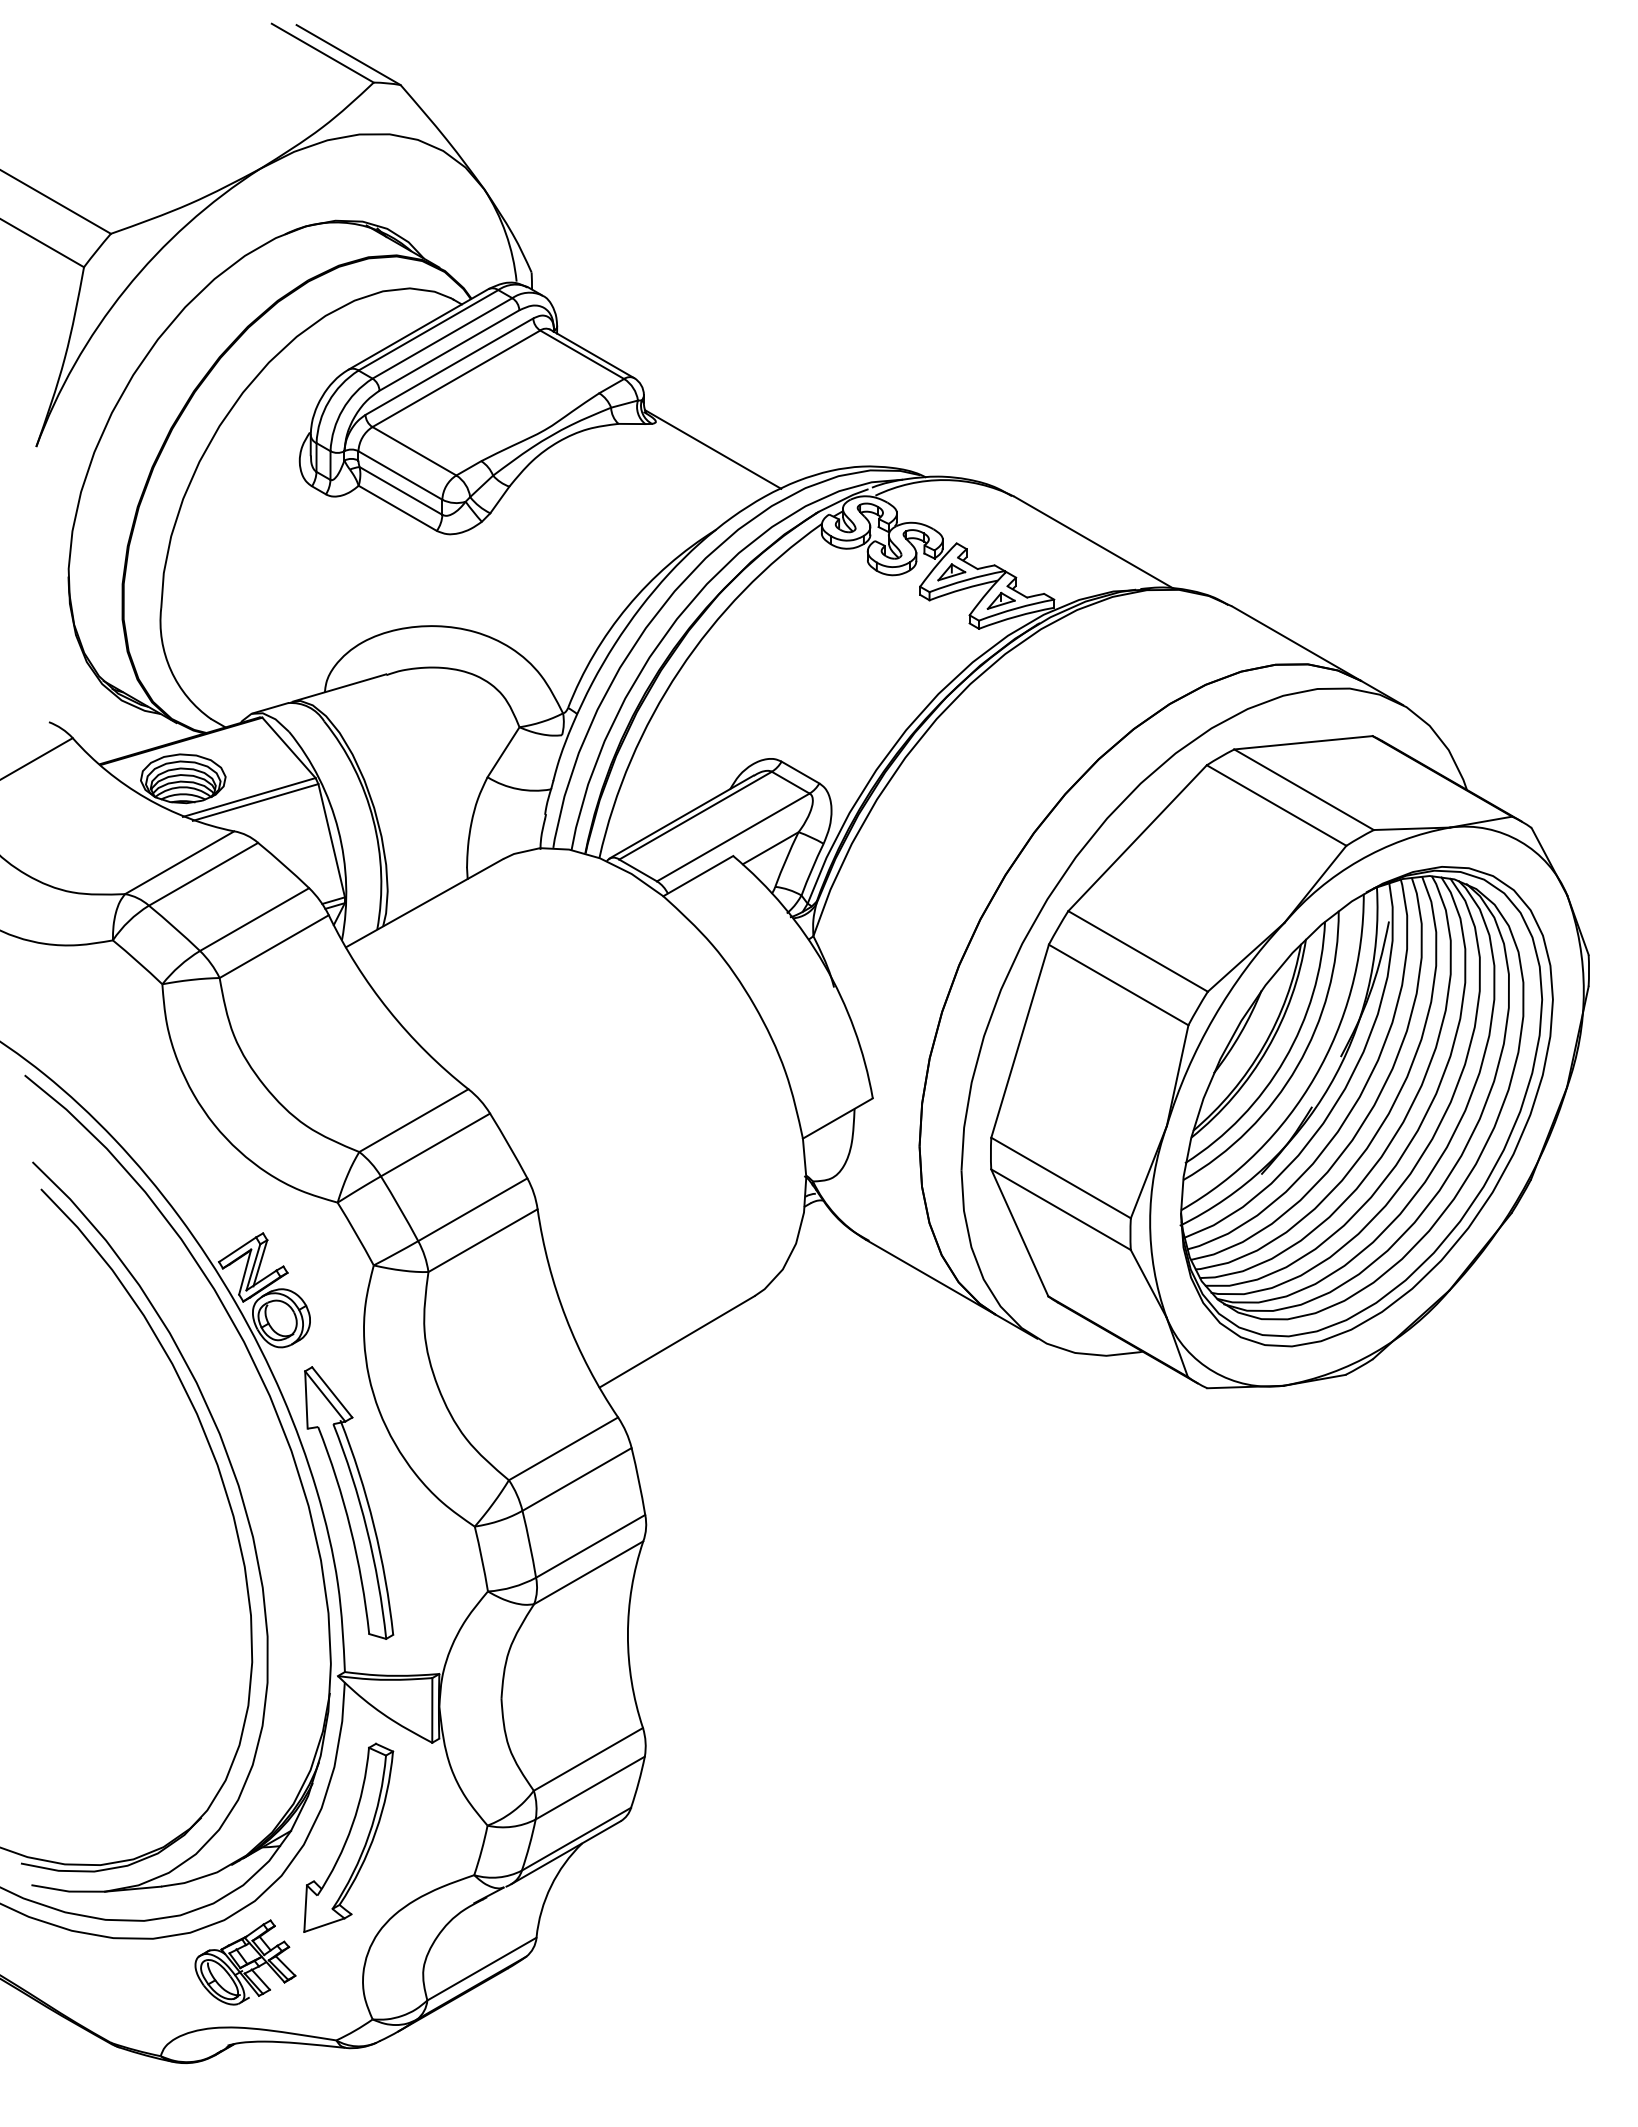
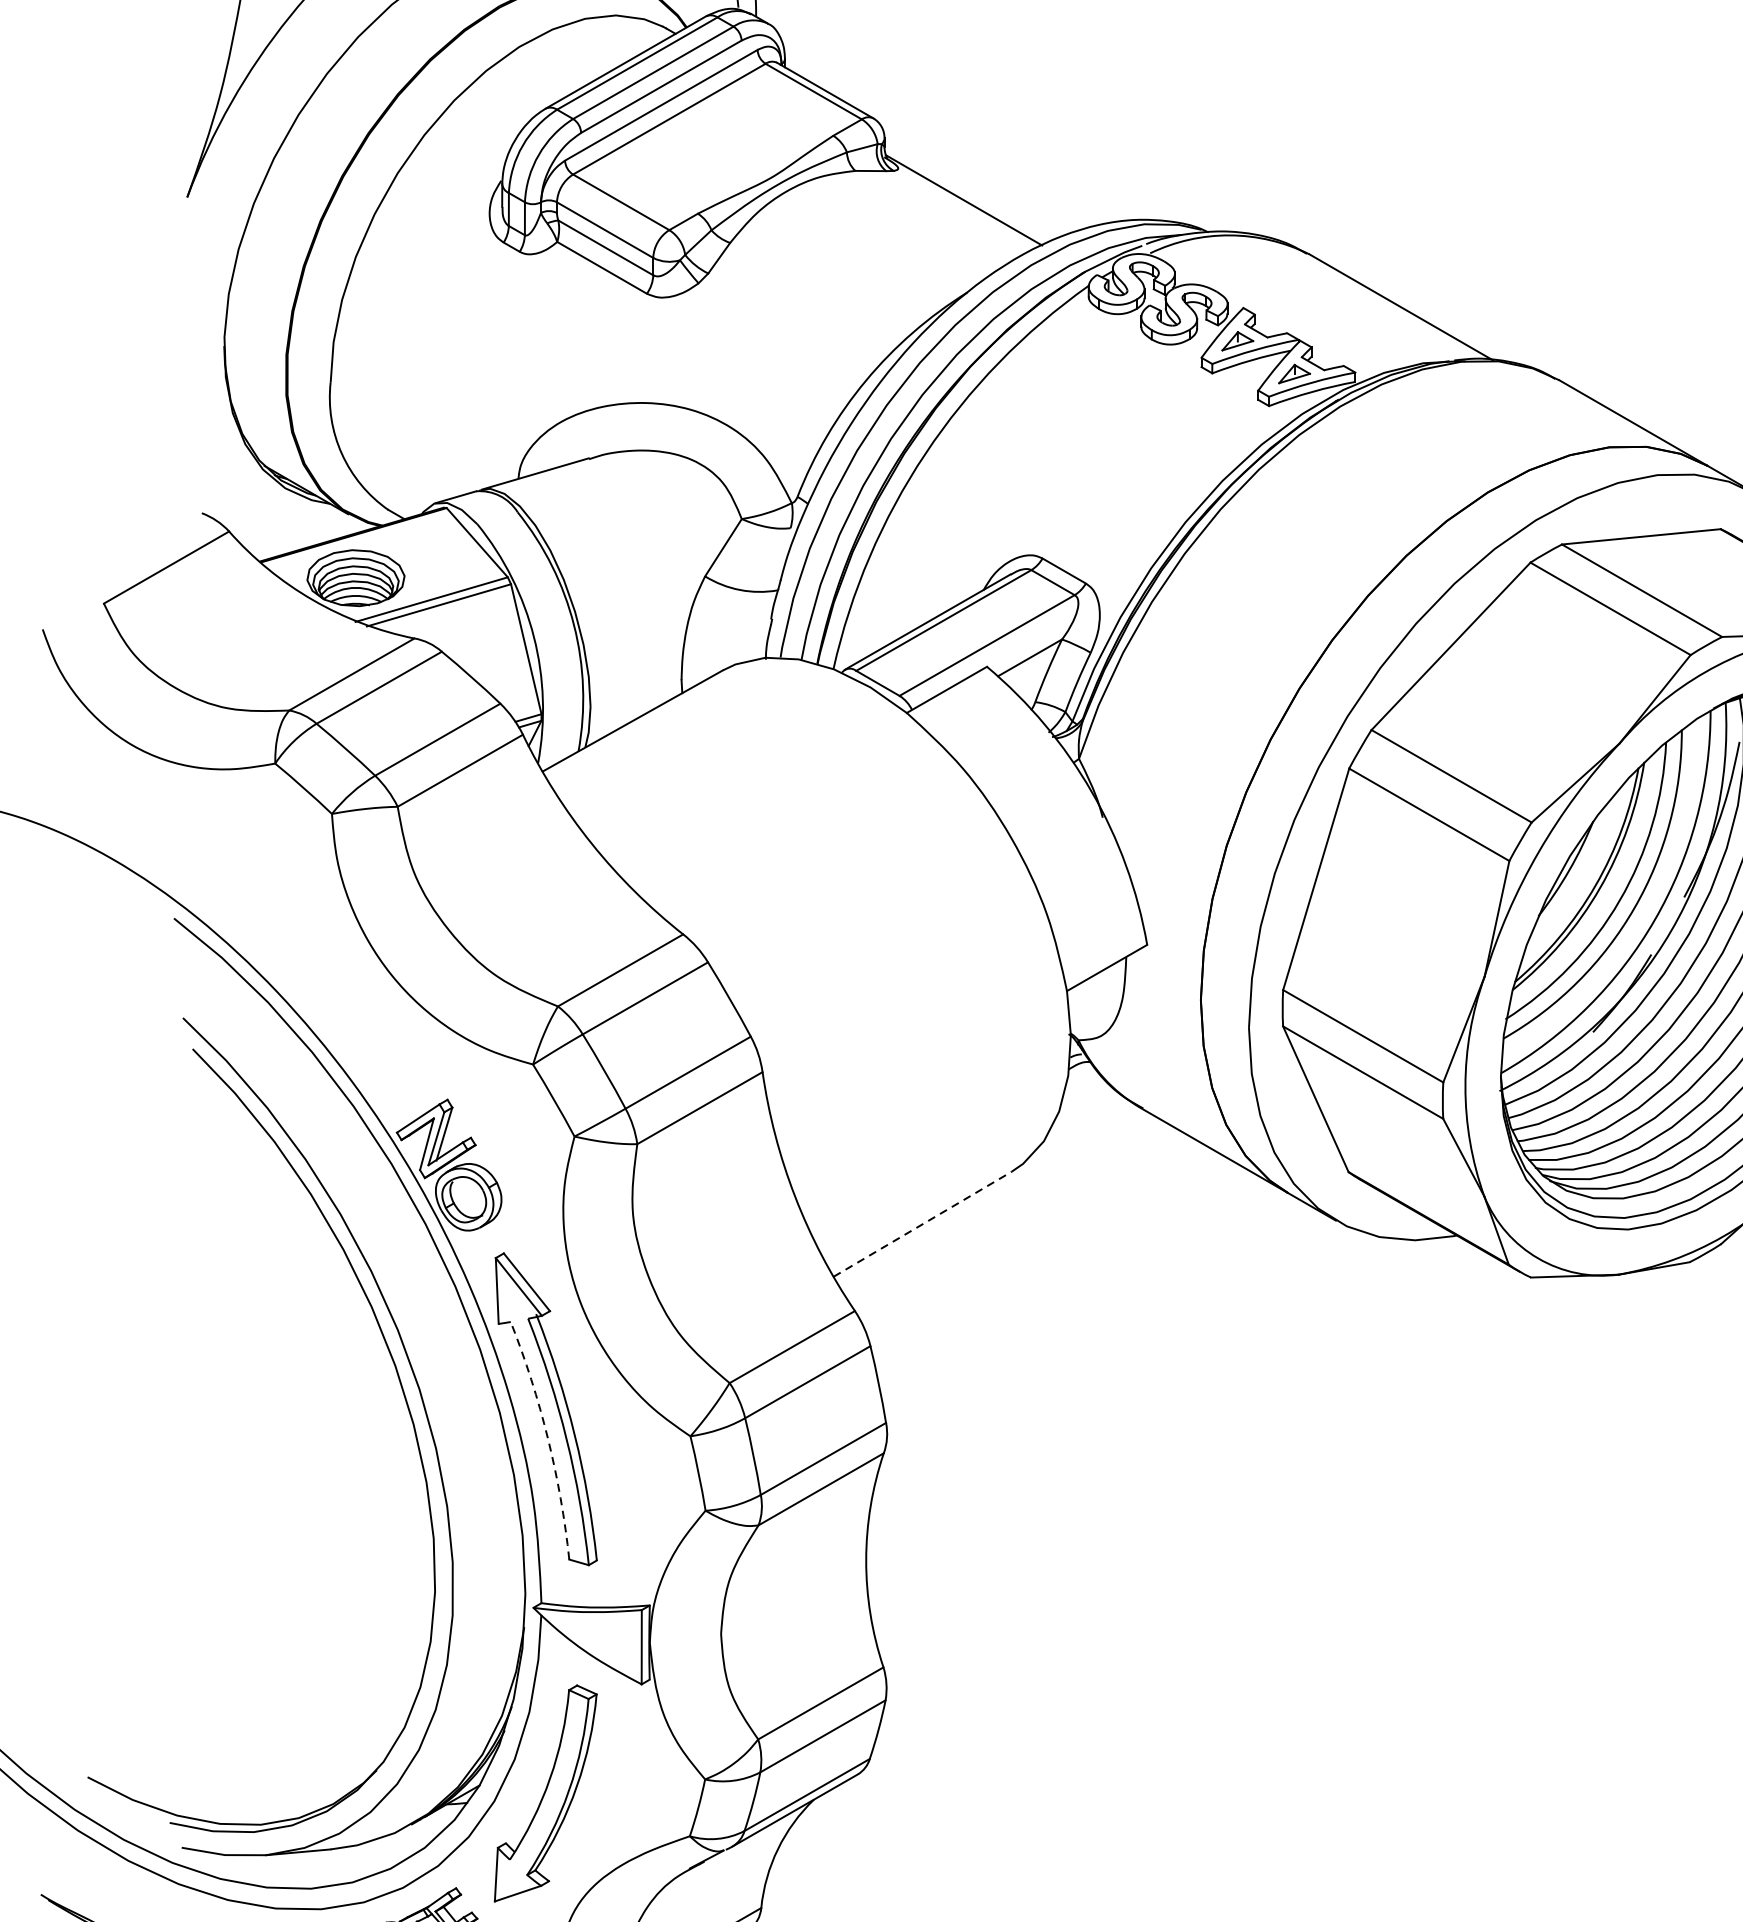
line: (677, 1341) -> (923, 1223), solid -> dashed
arc: (350, 1528) -> (547, 1438), solid -> dashed

